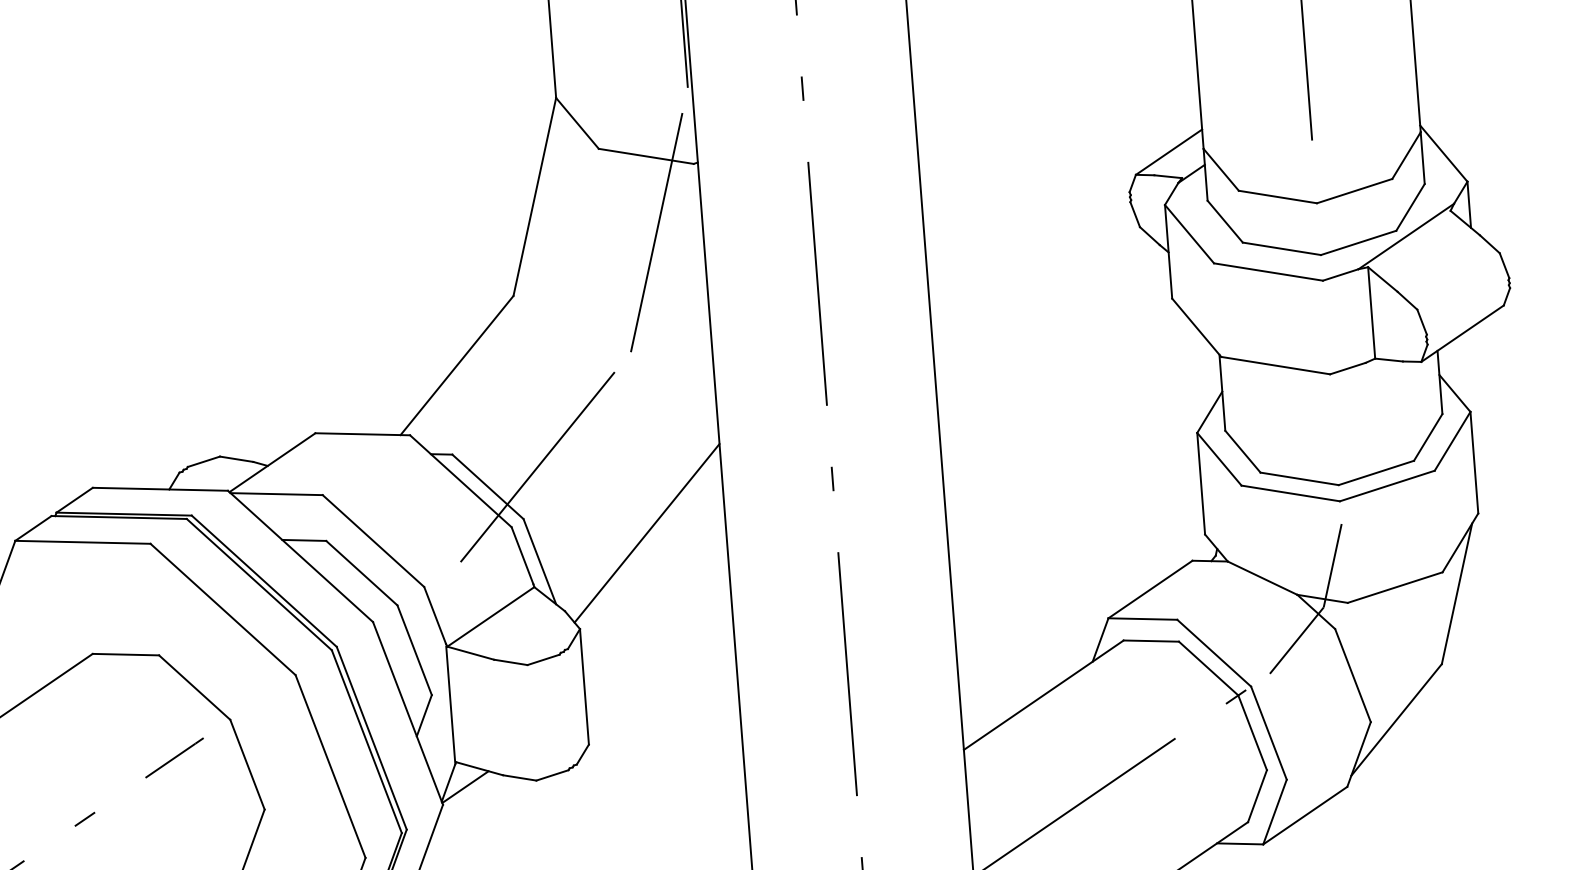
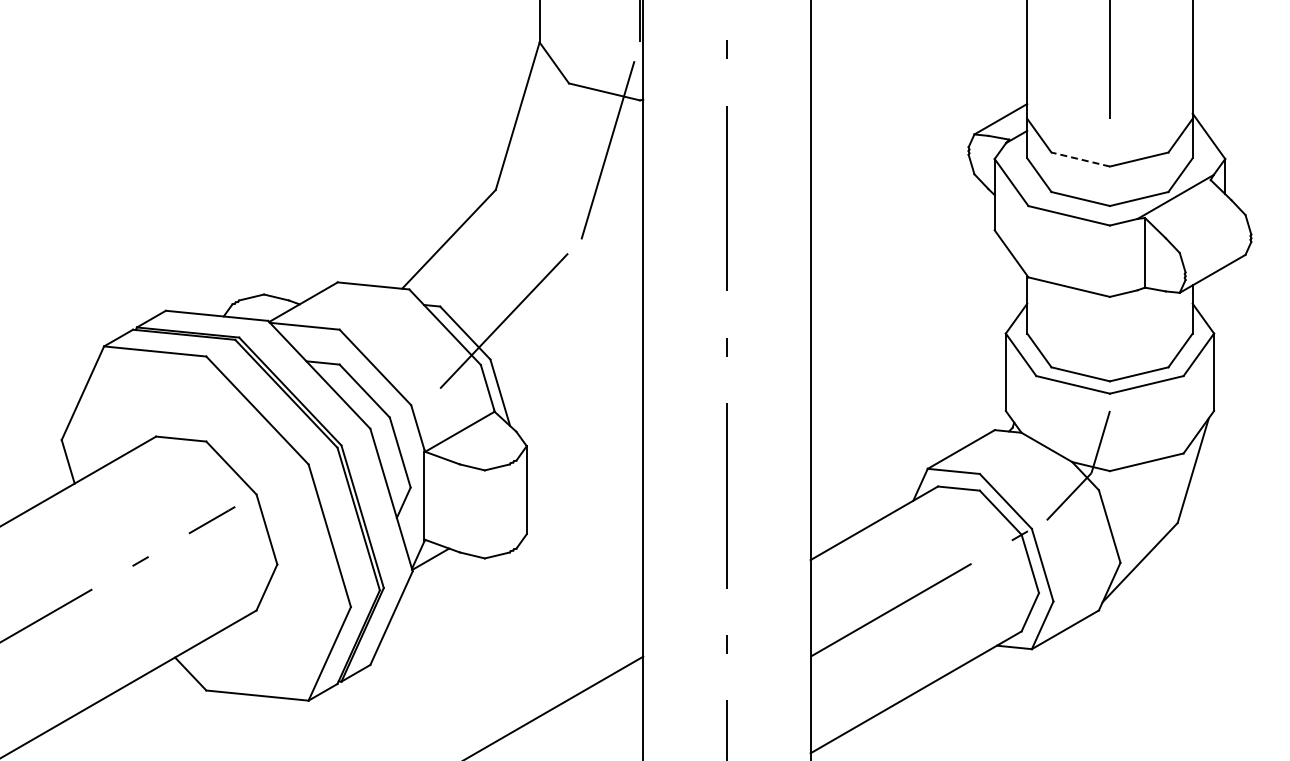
line: (1277, 196) -> (1080, 159), solid -> dashed
line: (647, 533) -> (583, 377), removed

